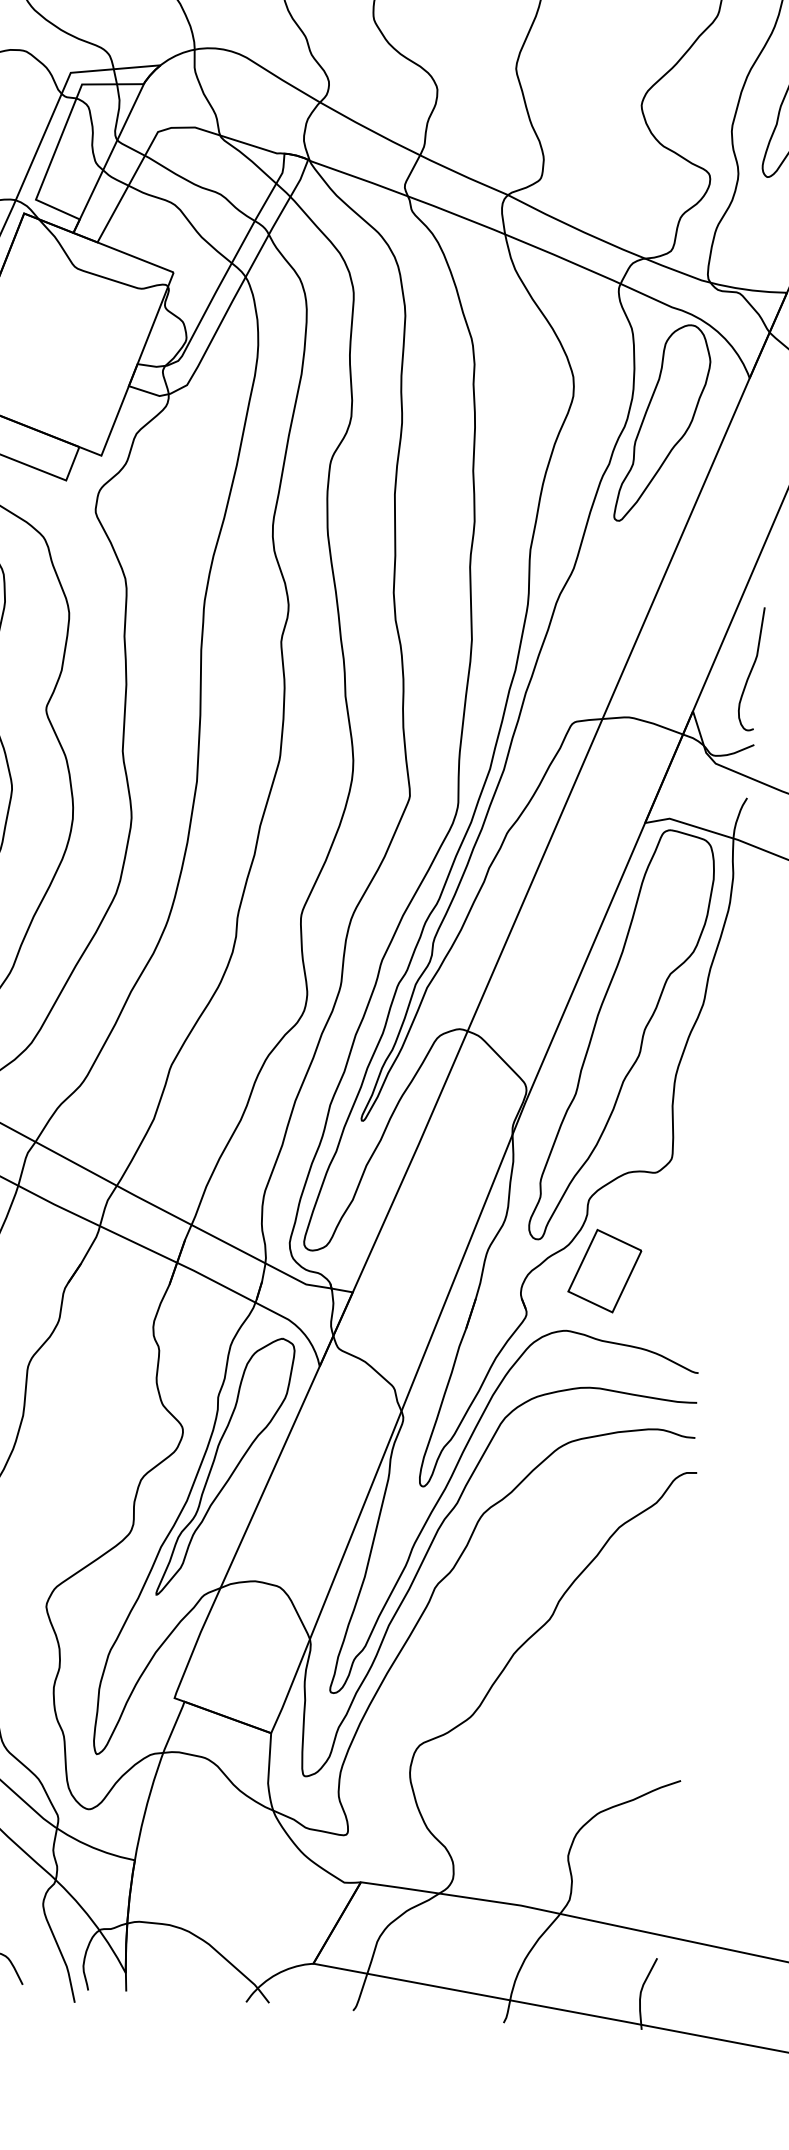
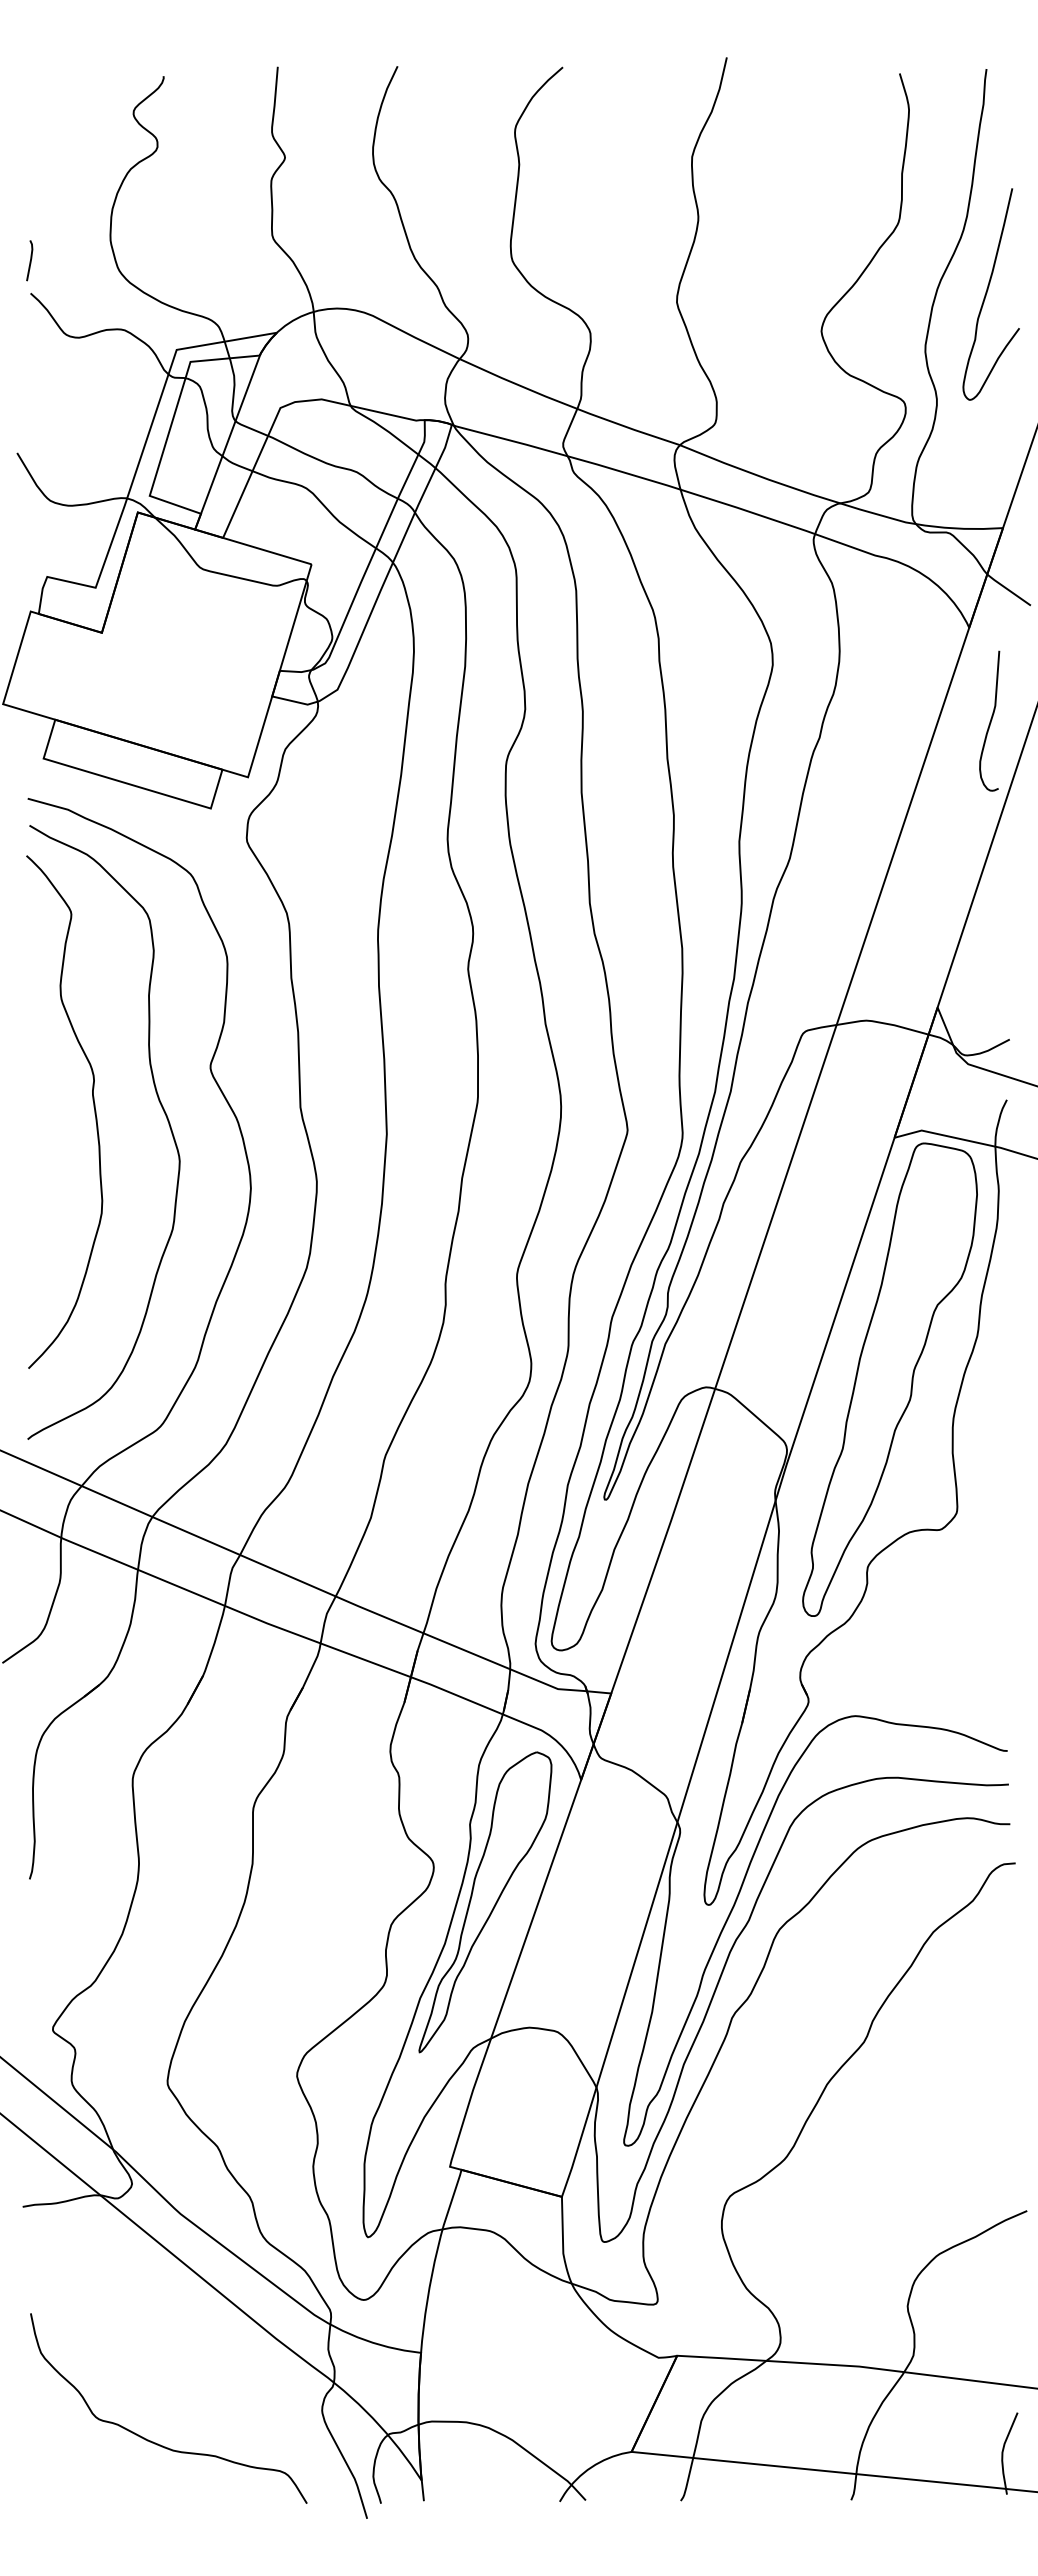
part: (663, 423) -> (876, 687), removed
curve: (751, 668) -> (990, 720), moved
part: (604, 1270) -> (892, 1644), removed

